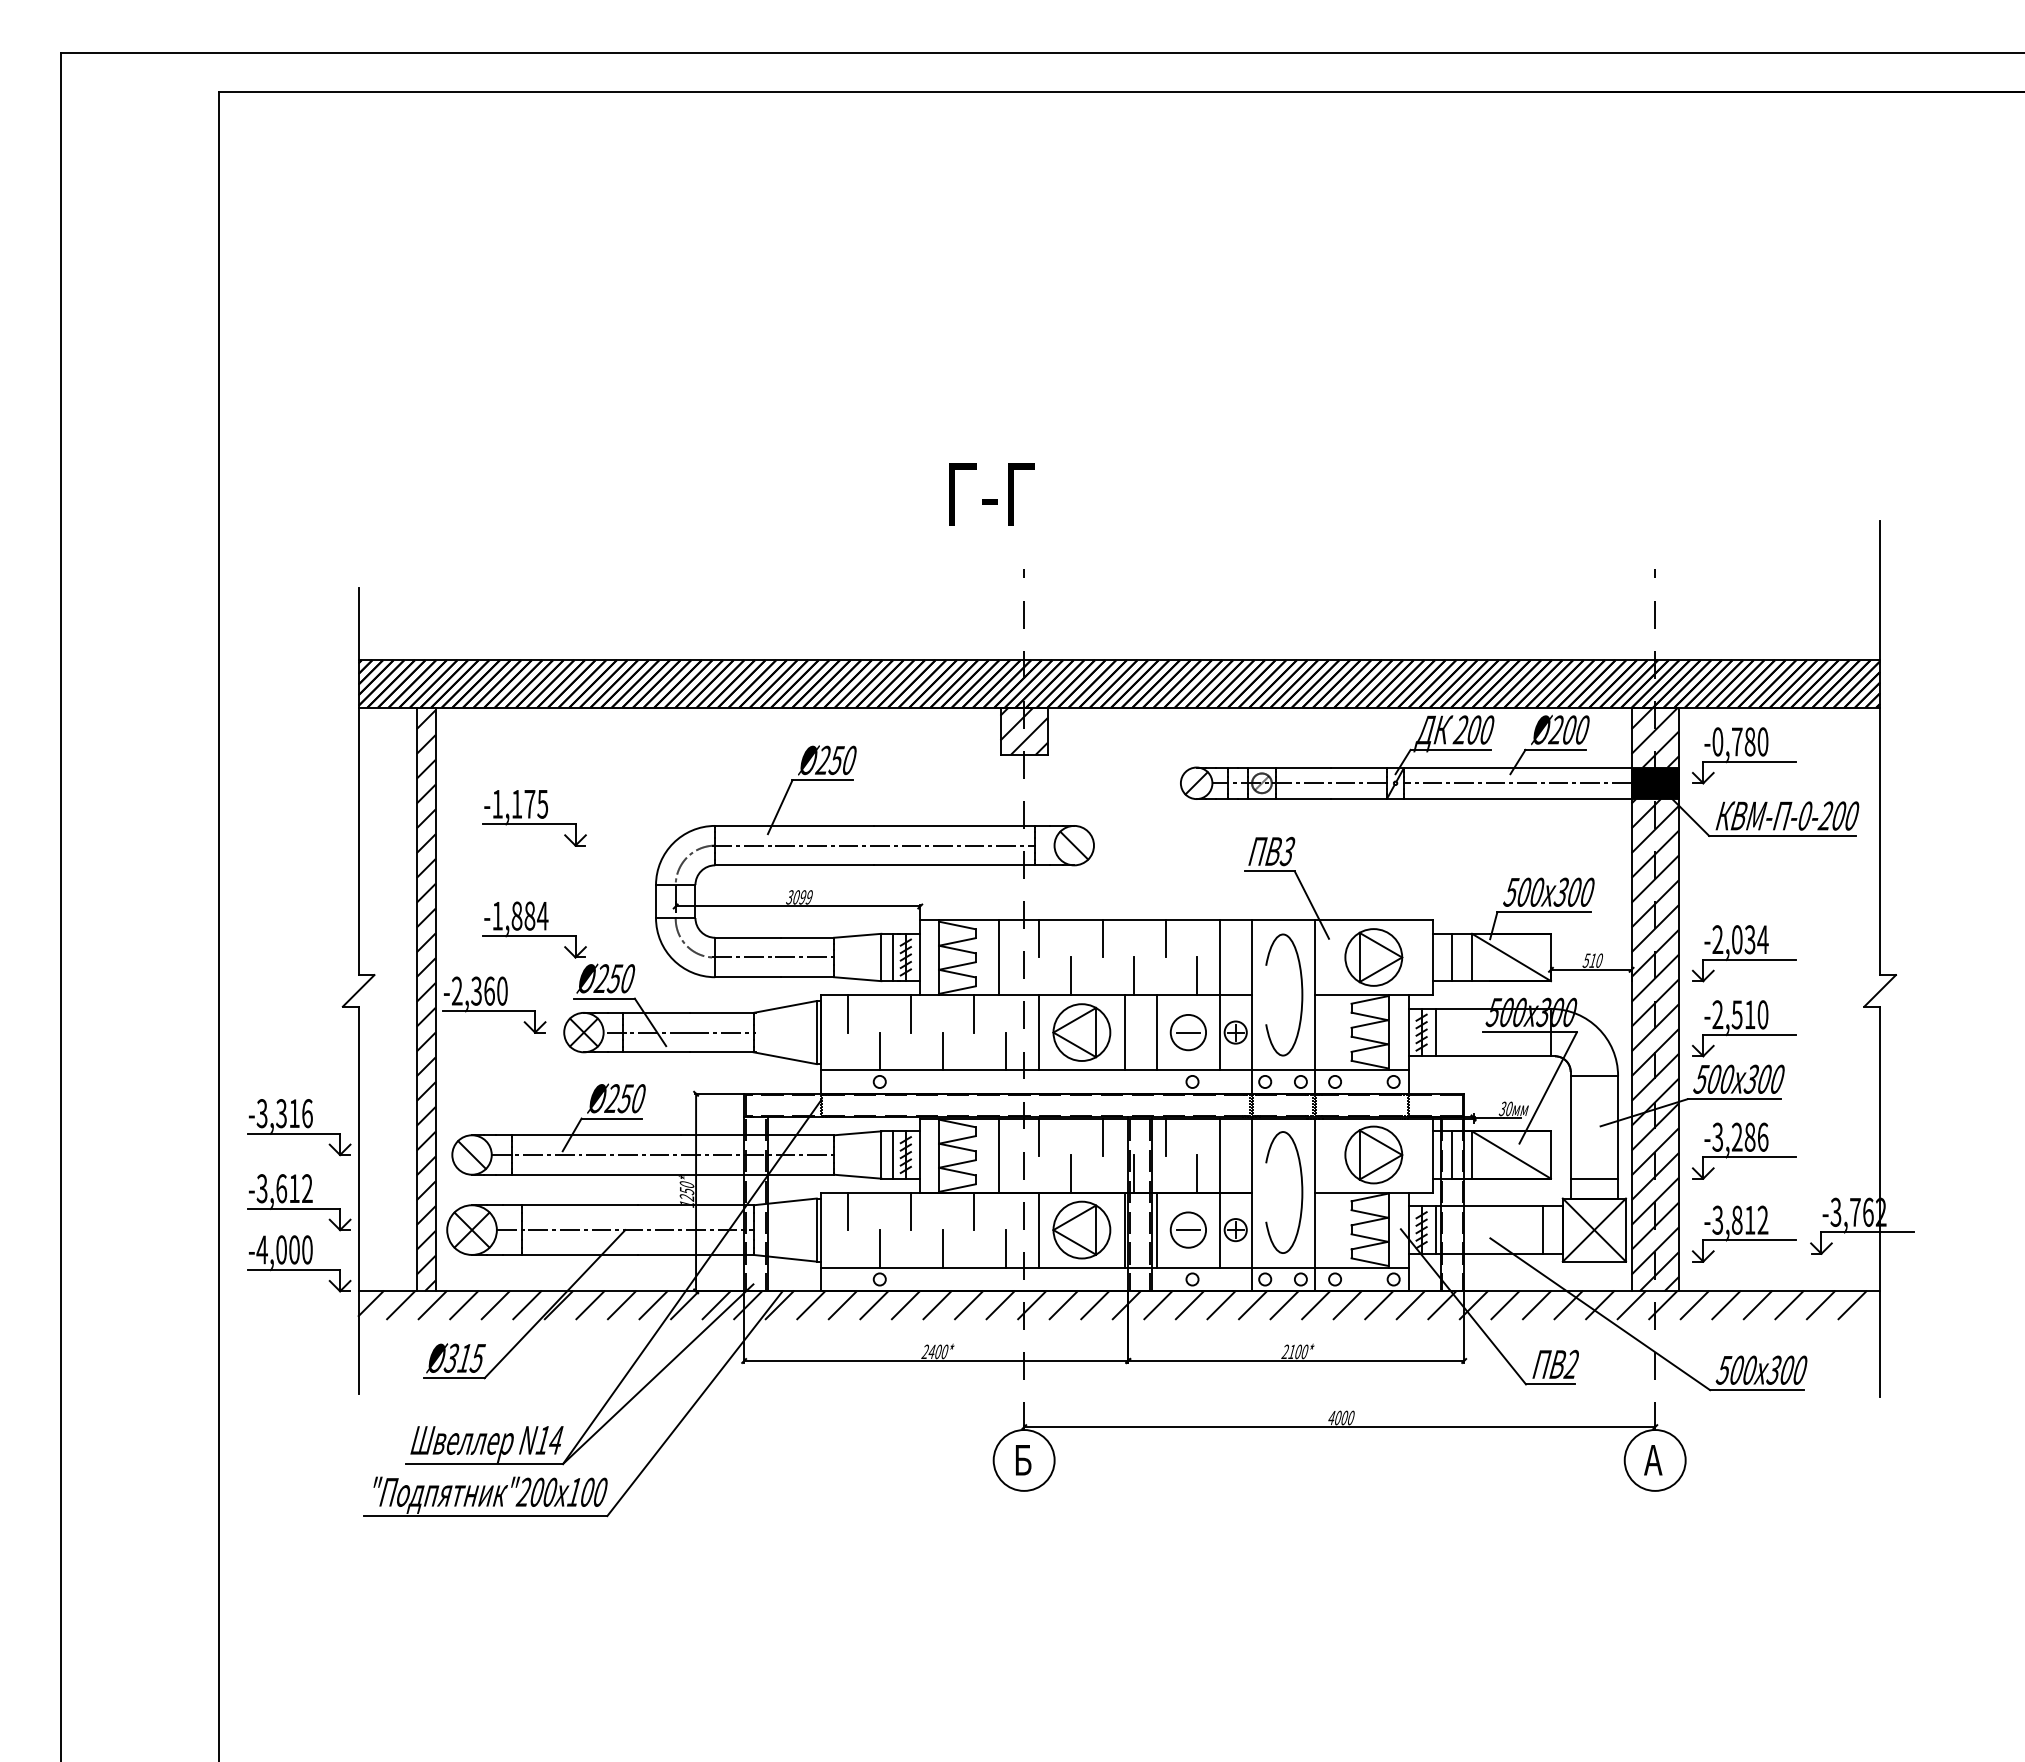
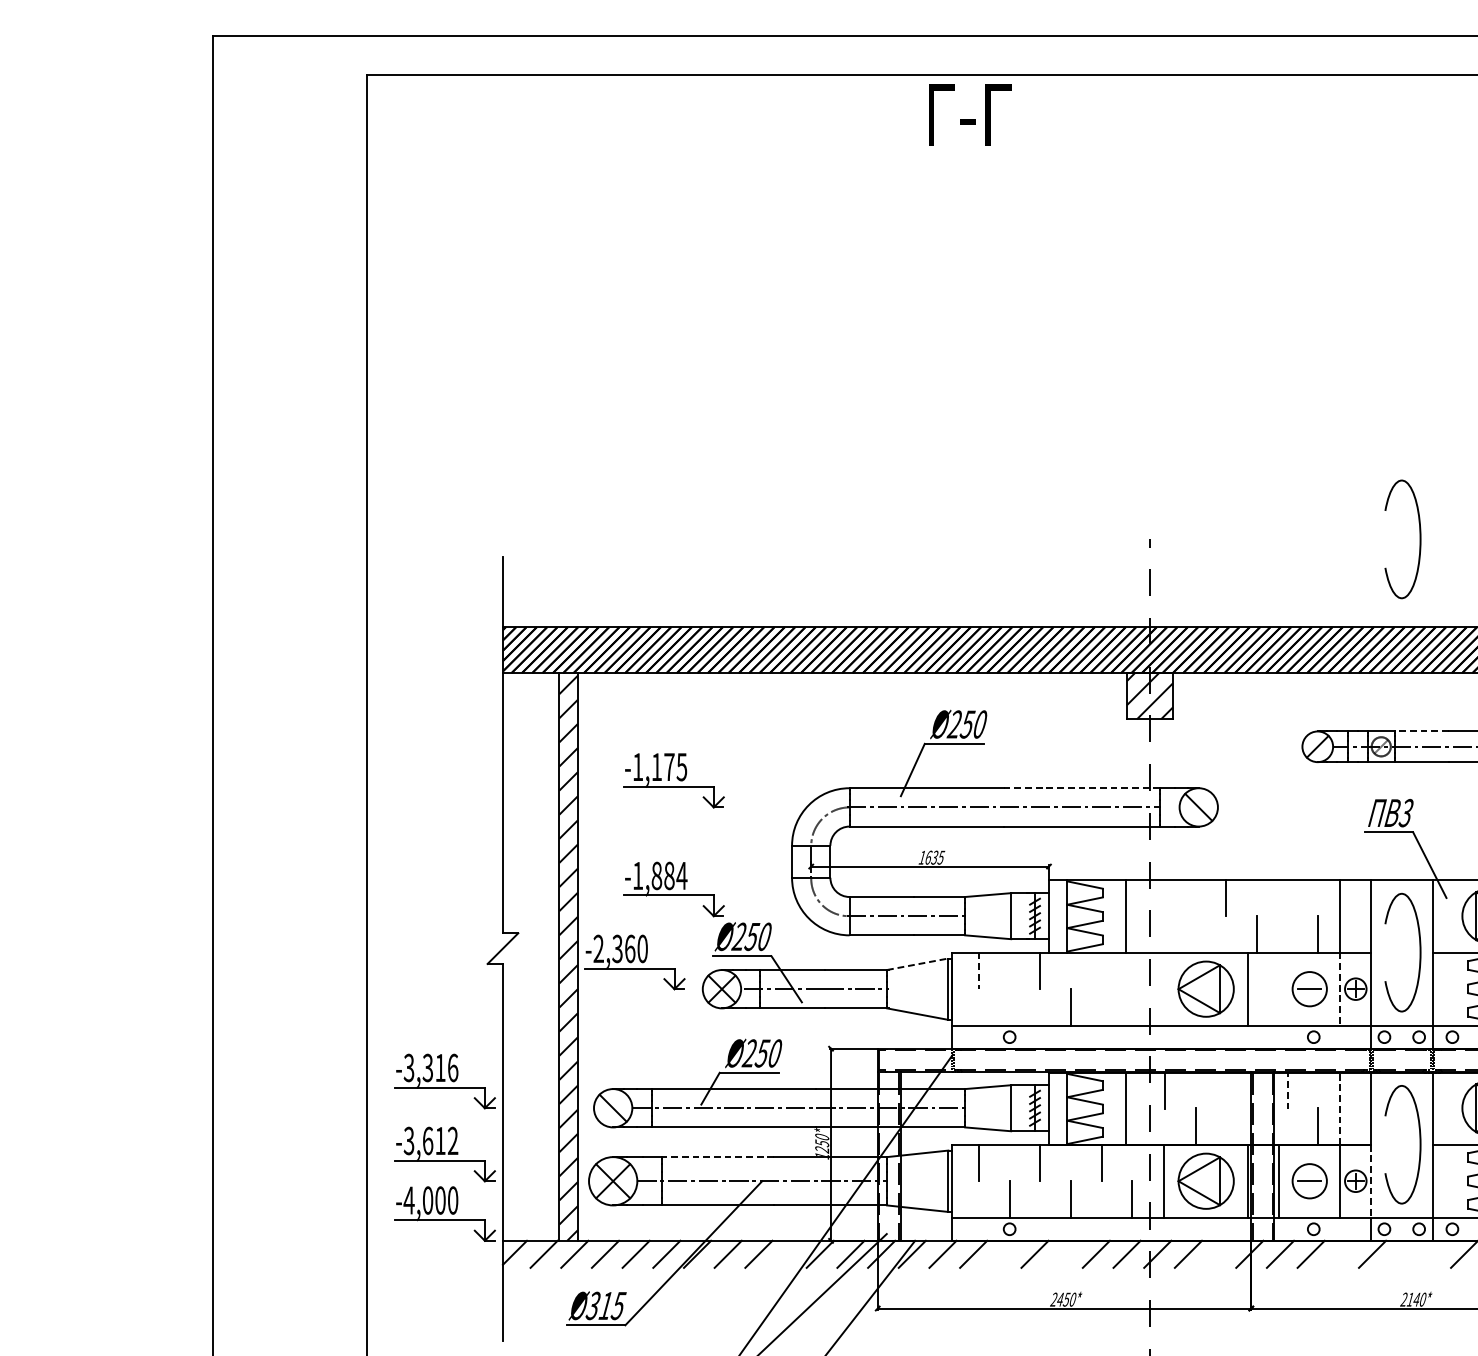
text: (991, 494) -> (969, 114), moved
curve: (1301, 569) -> (1419, 538), added
line: (1303, 767) -> (1421, 731), solid -> dashed
line: (954, 825) -> (1082, 787), solid -> dashed
text: (799, 897) -> (931, 857), 3099 -> 1635
line: (1039, 938) -> (1164, 897), removed
line: (1165, 938) -> (1287, 897), removed
line: (893, 957) -> (1022, 916), removed
line: (1071, 976) -> (1196, 934), removed
line: (785, 1006) -> (917, 963), solid -> dashed
line: (848, 1013) -> (979, 970), solid -> dashed
line: (974, 1013) -> (1101, 970), removed
line: (1038, 1032) -> (1163, 989), removed
line: (1156, 1032) -> (1278, 989), removed
line: (1219, 1032) -> (1339, 989), solid -> dashed
line: (879, 1051) -> (1009, 1007), removed
line: (1006, 1051) -> (1132, 1007), removed
line: (1102, 1137) -> (1226, 1091), removed
line: (1165, 1137) -> (1287, 1091), solid -> dashed
line: (893, 1154) -> (1022, 1107), removed
line: (1219, 1155) -> (1339, 1108), solid -> dashed
line: (1134, 1173) -> (1257, 1126), removed
line: (579, 1205) -> (717, 1157), solid -> dashed
line: (1251, 1230) -> (1371, 1181), solid -> dashed
line: (653, 1305) -> (789, 1254), removed
line: (874, 1305) -> (1004, 1254), removed
line: (937, 1305) -> (1065, 1254), removed
line: (1095, 1305) -> (1219, 1254), removed
line: (1221, 1305) -> (1341, 1254), removed
line: (1284, 1305) -> (1403, 1254), removed
line: (1316, 1305) -> (1434, 1254), removed
text: (938, 1351) -> (1066, 1299), 2400* -> 2450*
text: (1298, 1351) -> (1416, 1299), 2100* -> 2140*

